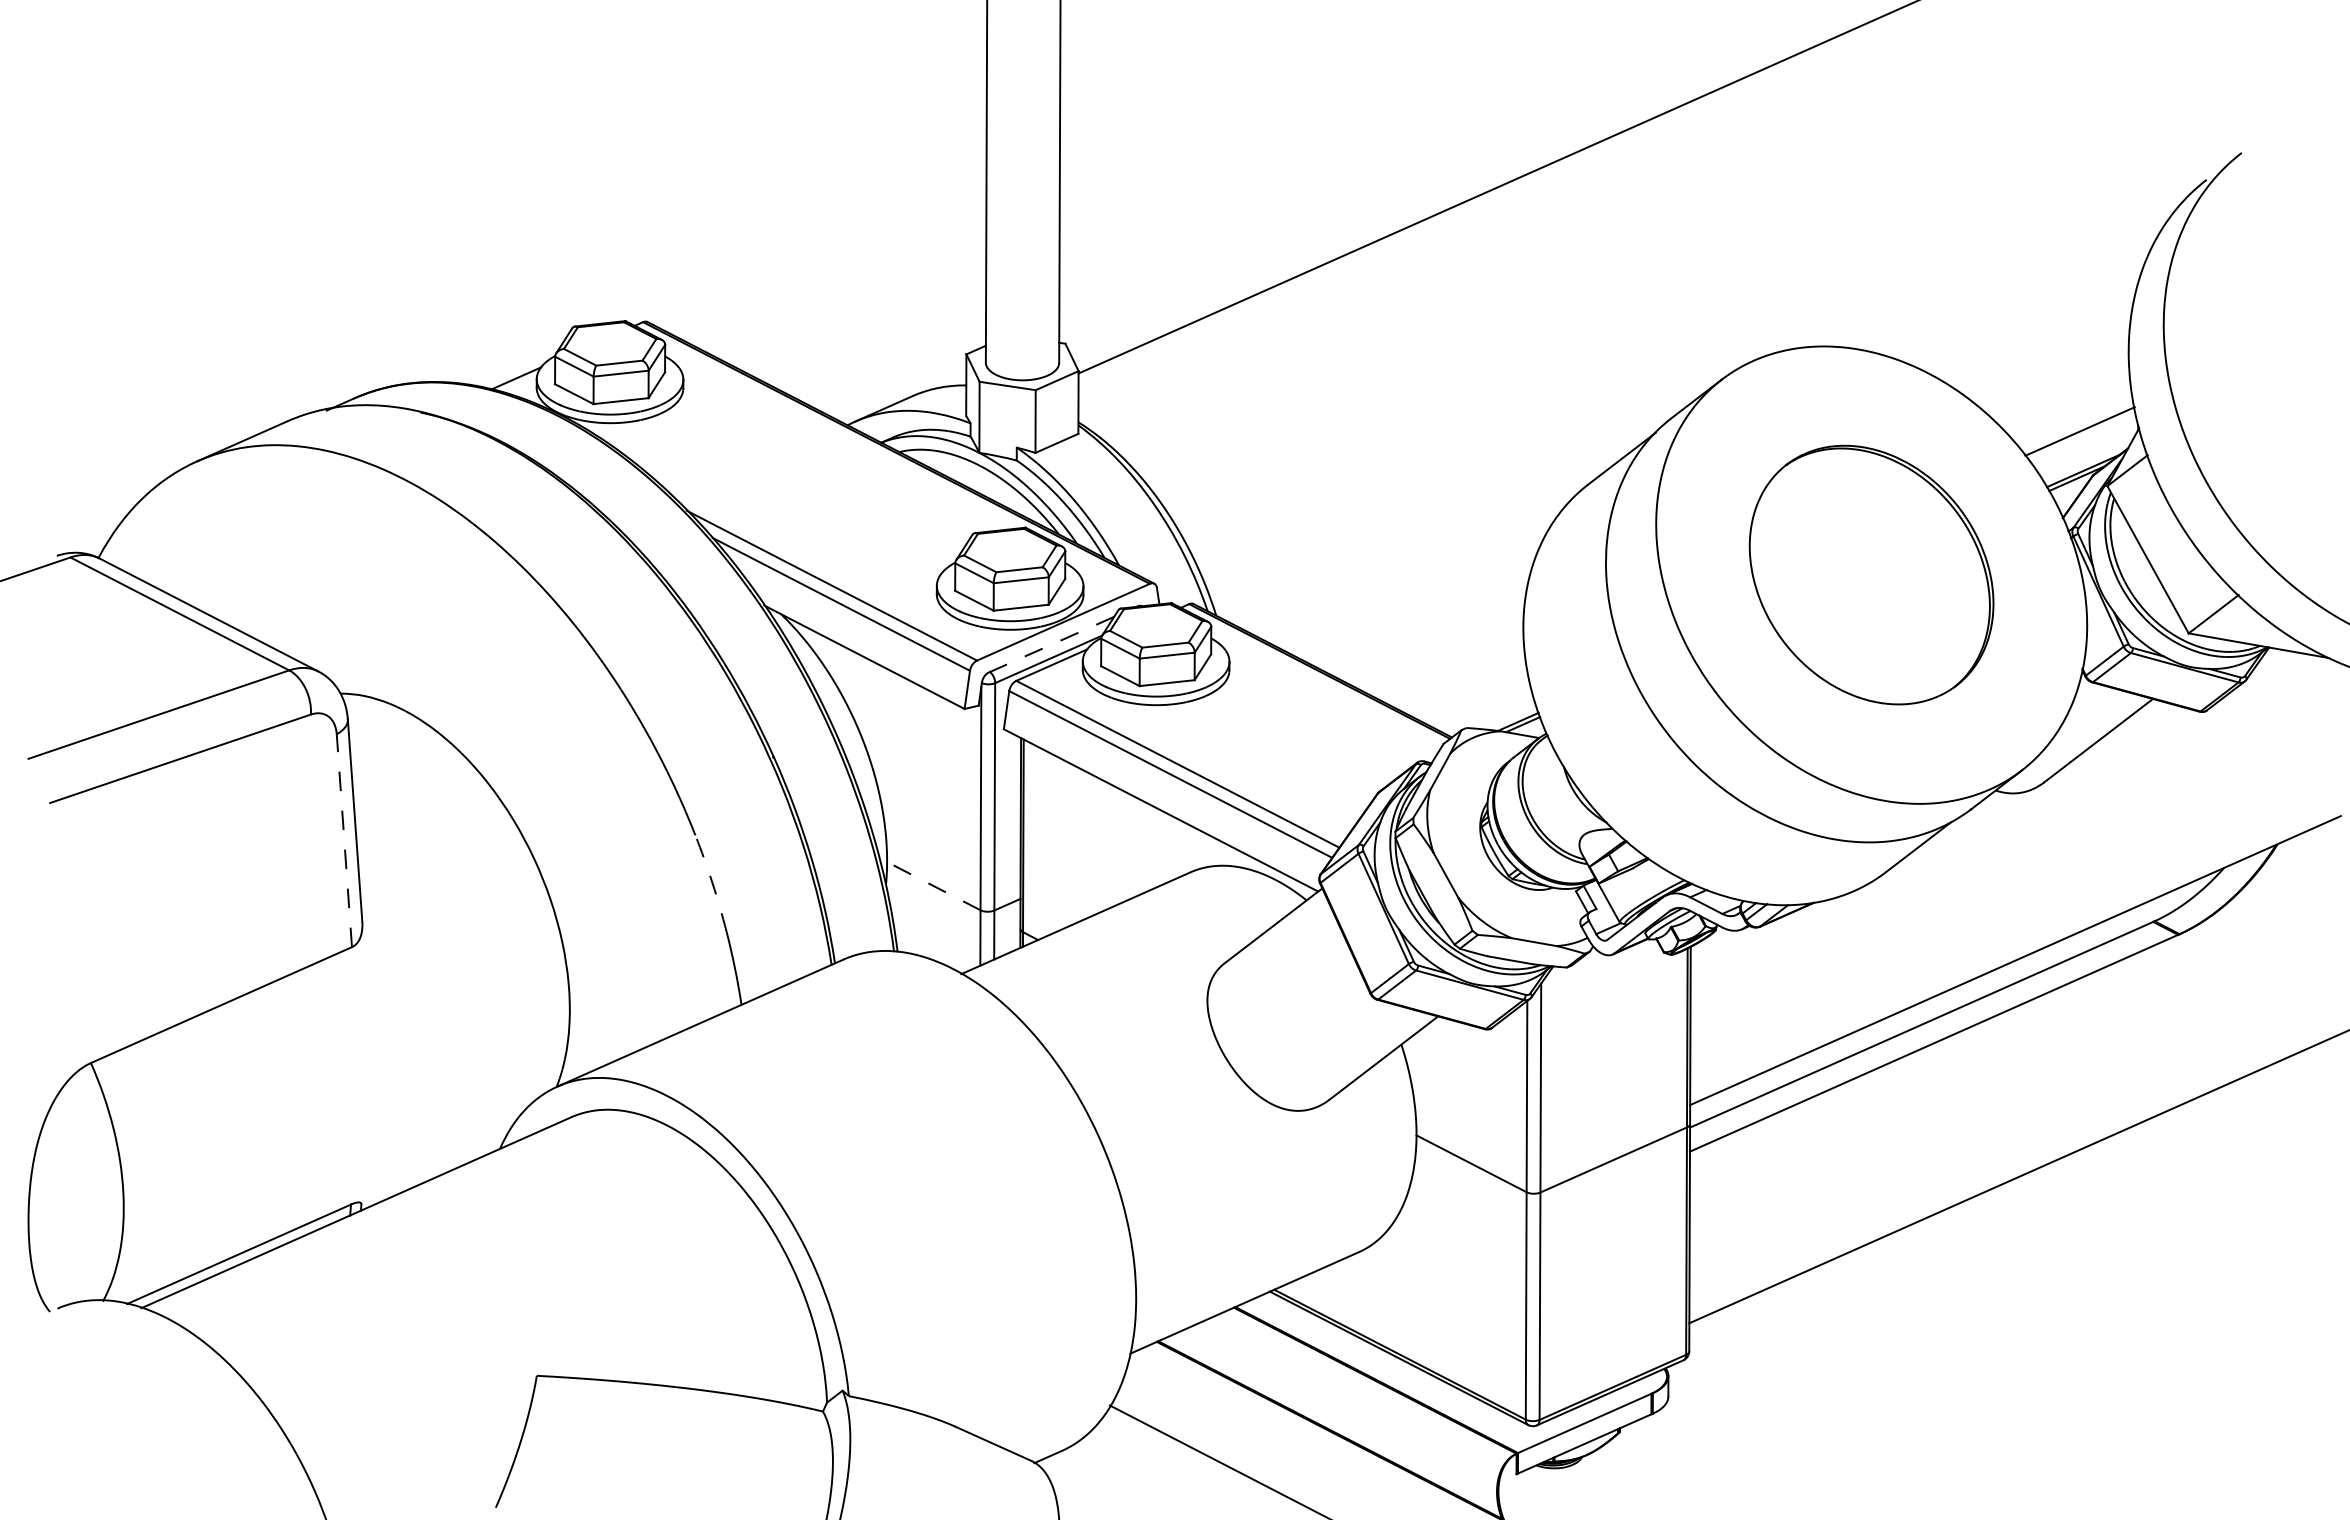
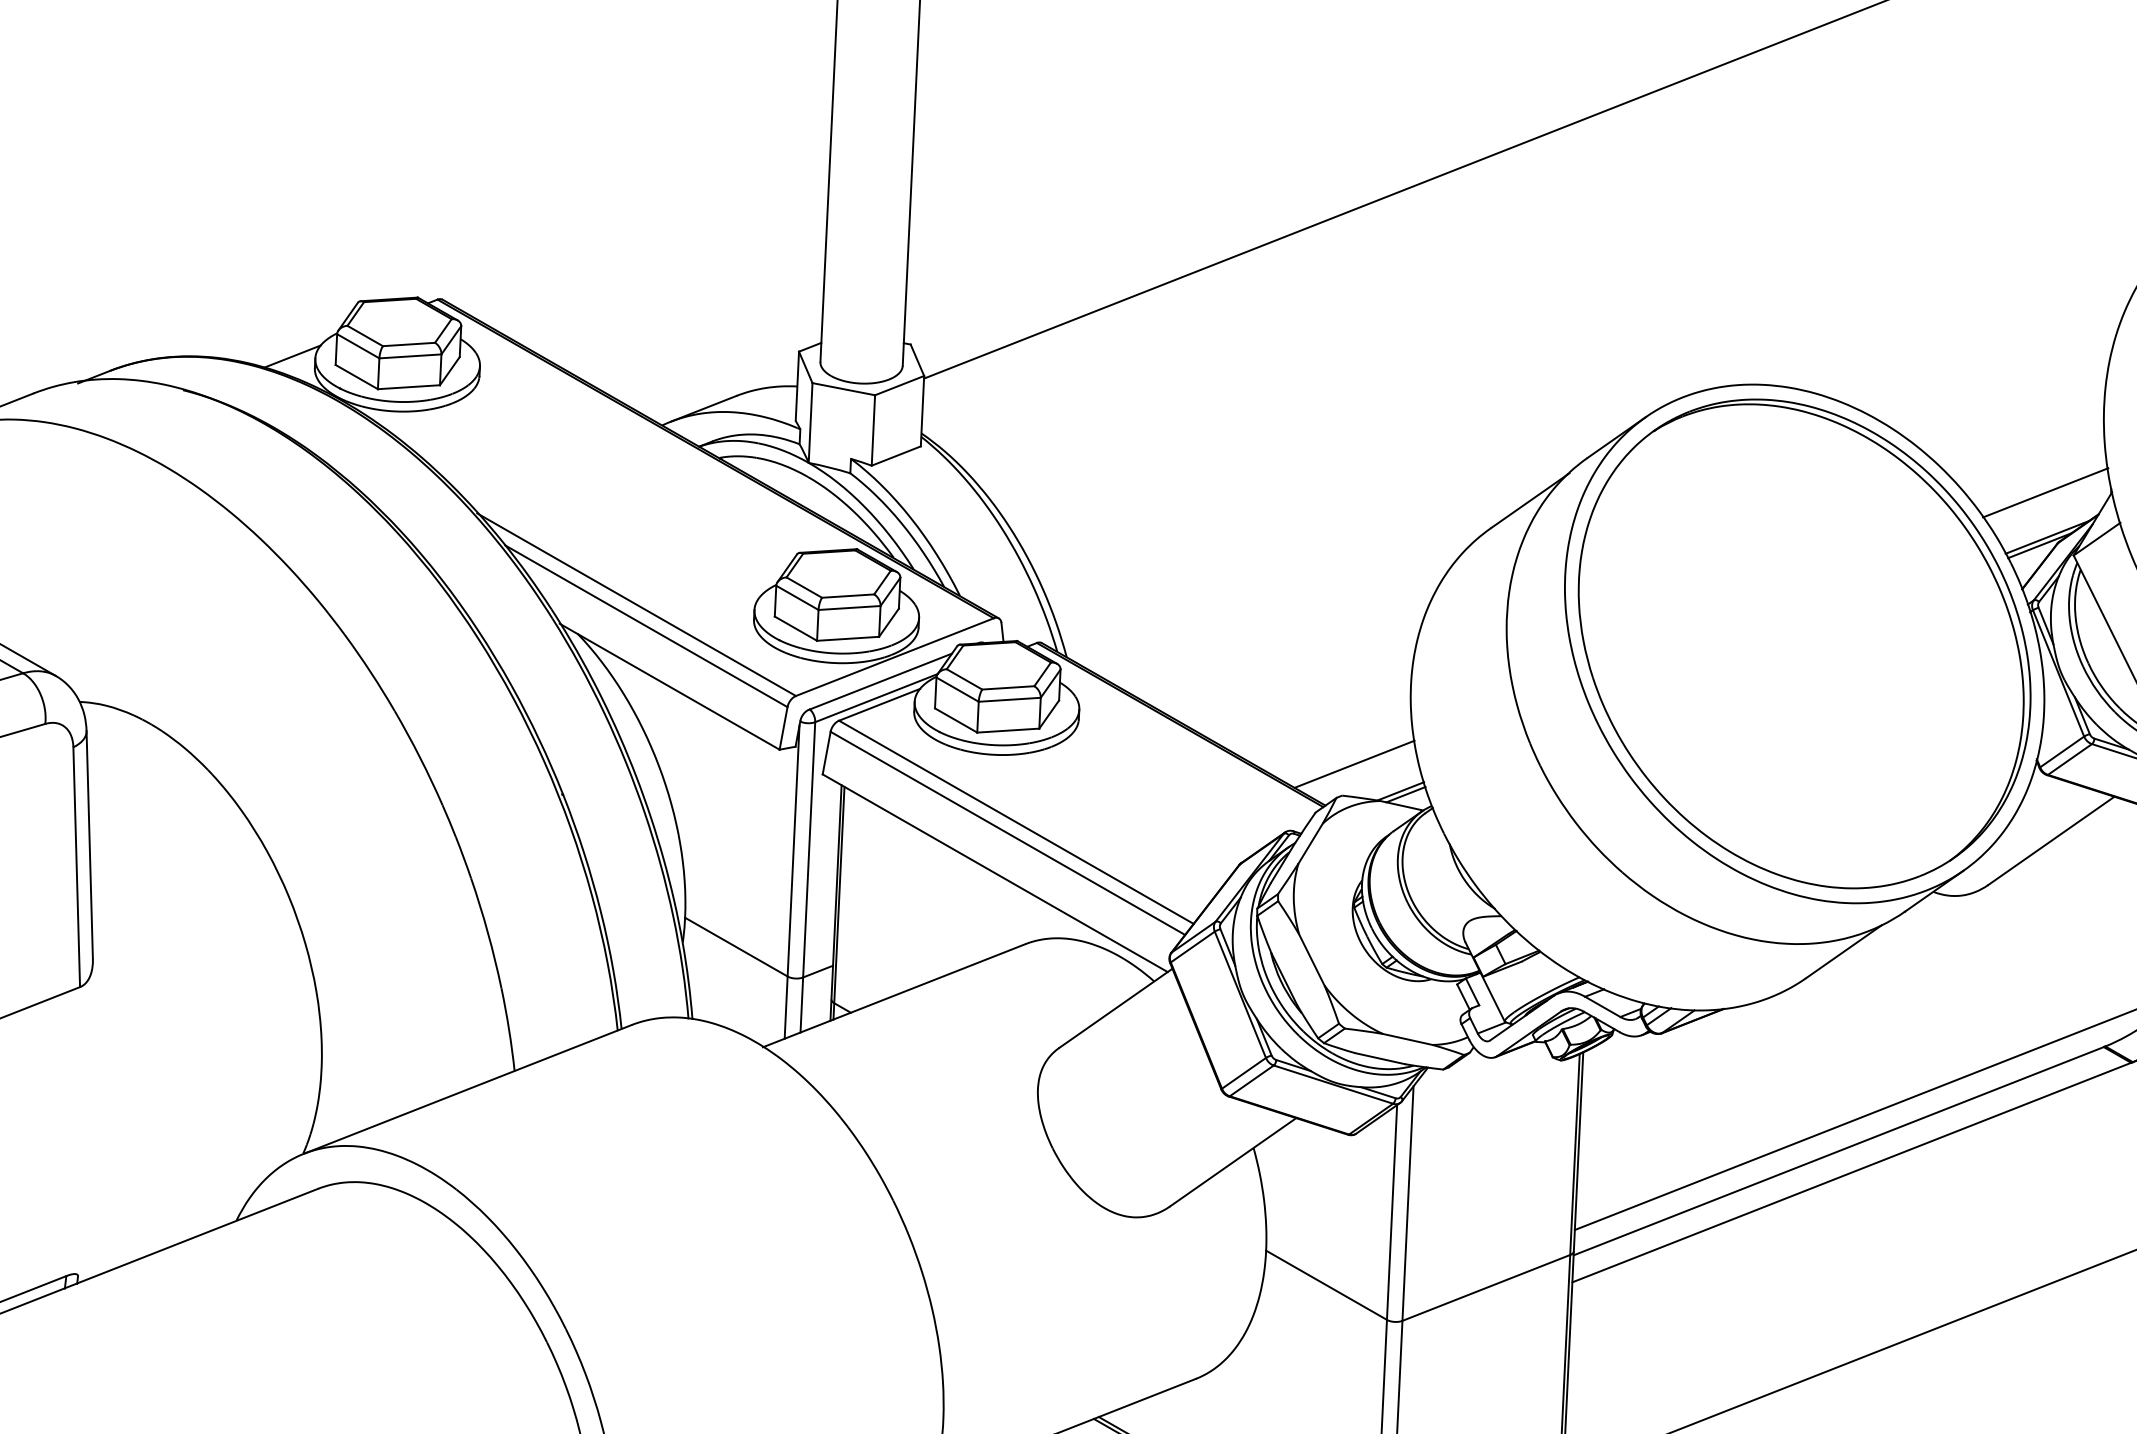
part: (1871, 574) -> (1804, 643), size x1.67
line: (1051, 644) -> (880, 681), dashed -> solid
line: (1475, 699) -> (1353, 764), added
line: (344, 840) -> (76, 866), dashed -> solid
arc: (712, 883) -> (487, 933), dashed -> solid
line: (933, 886) -> (735, 947), dashed -> solid

